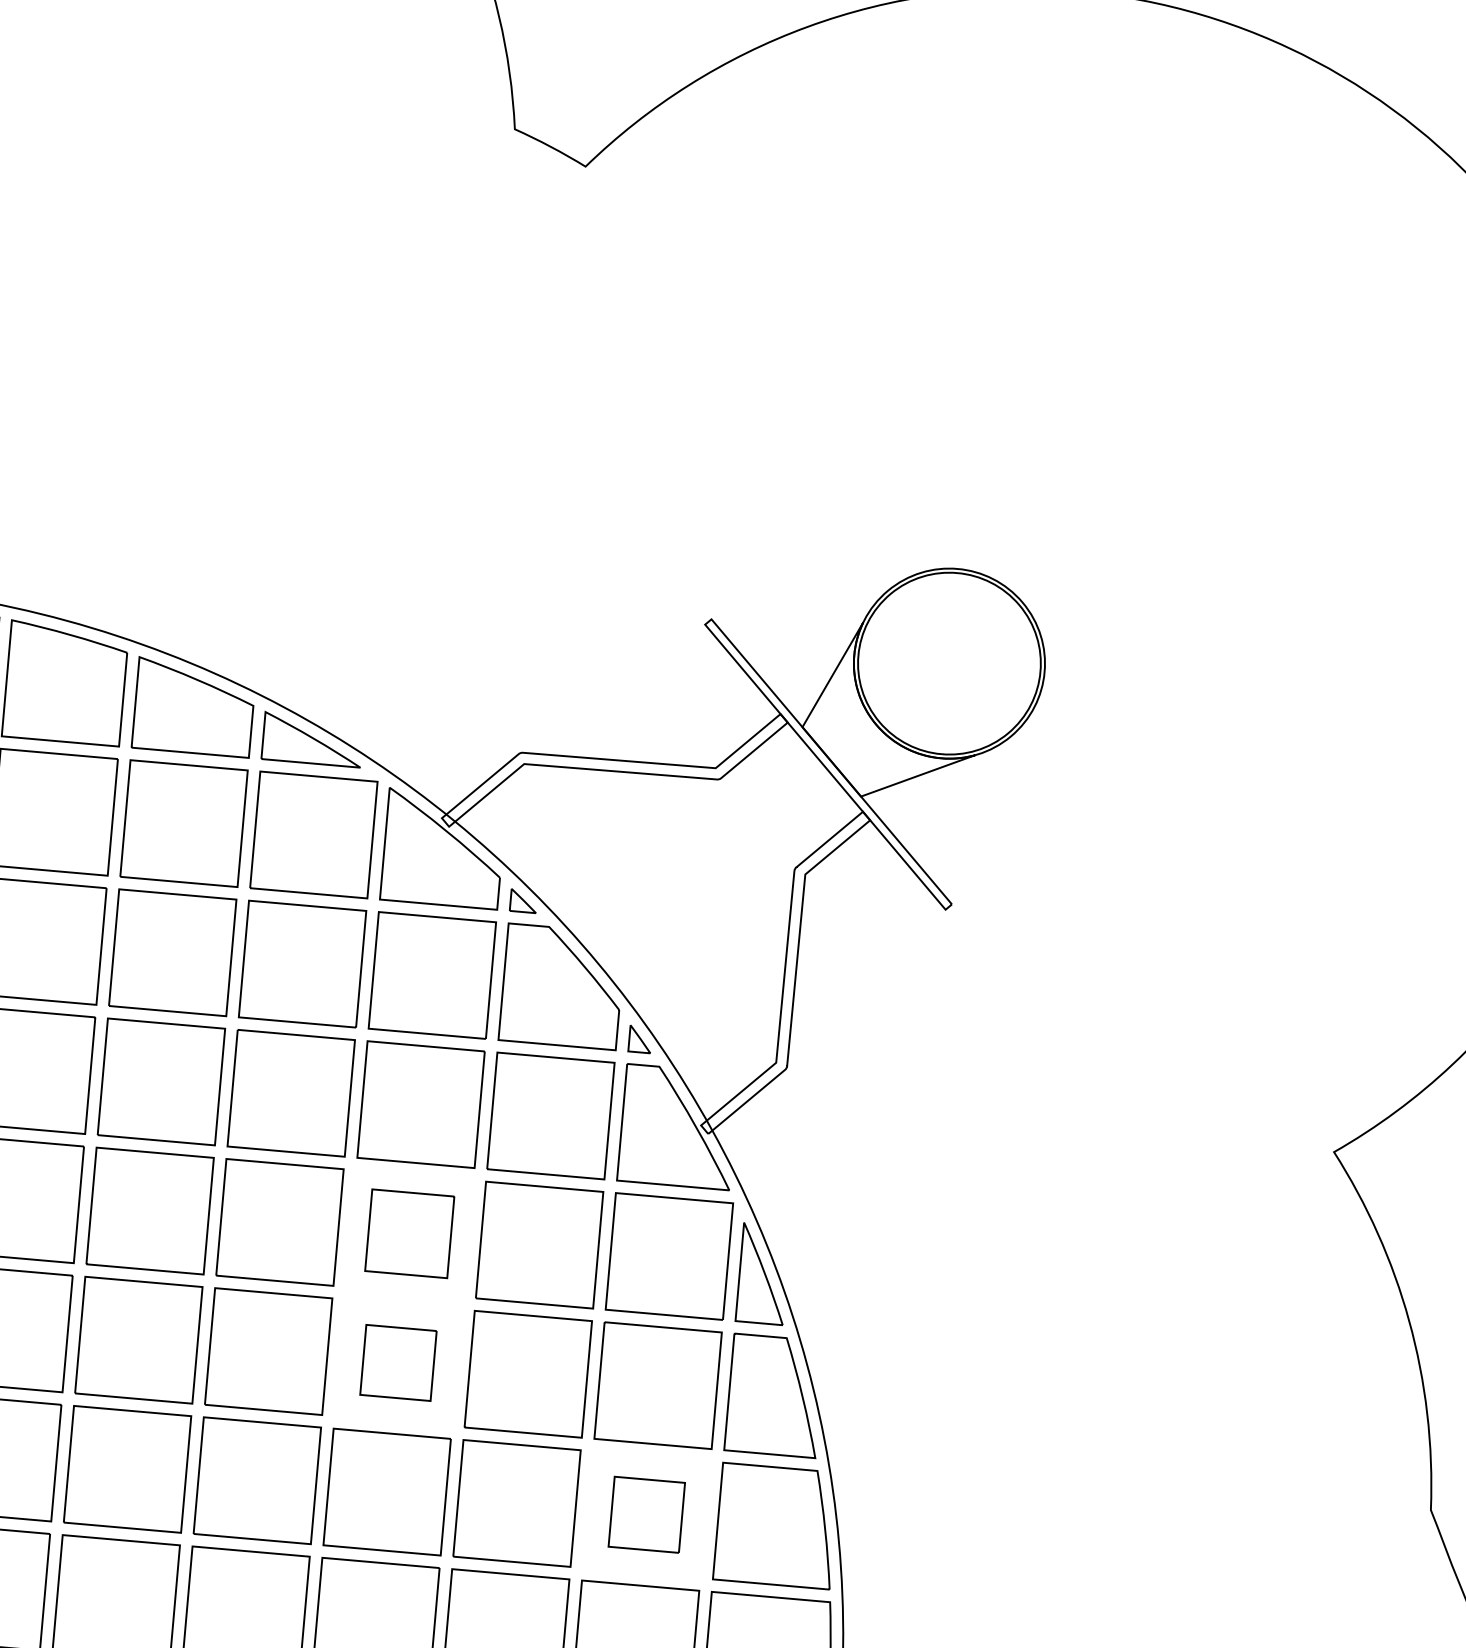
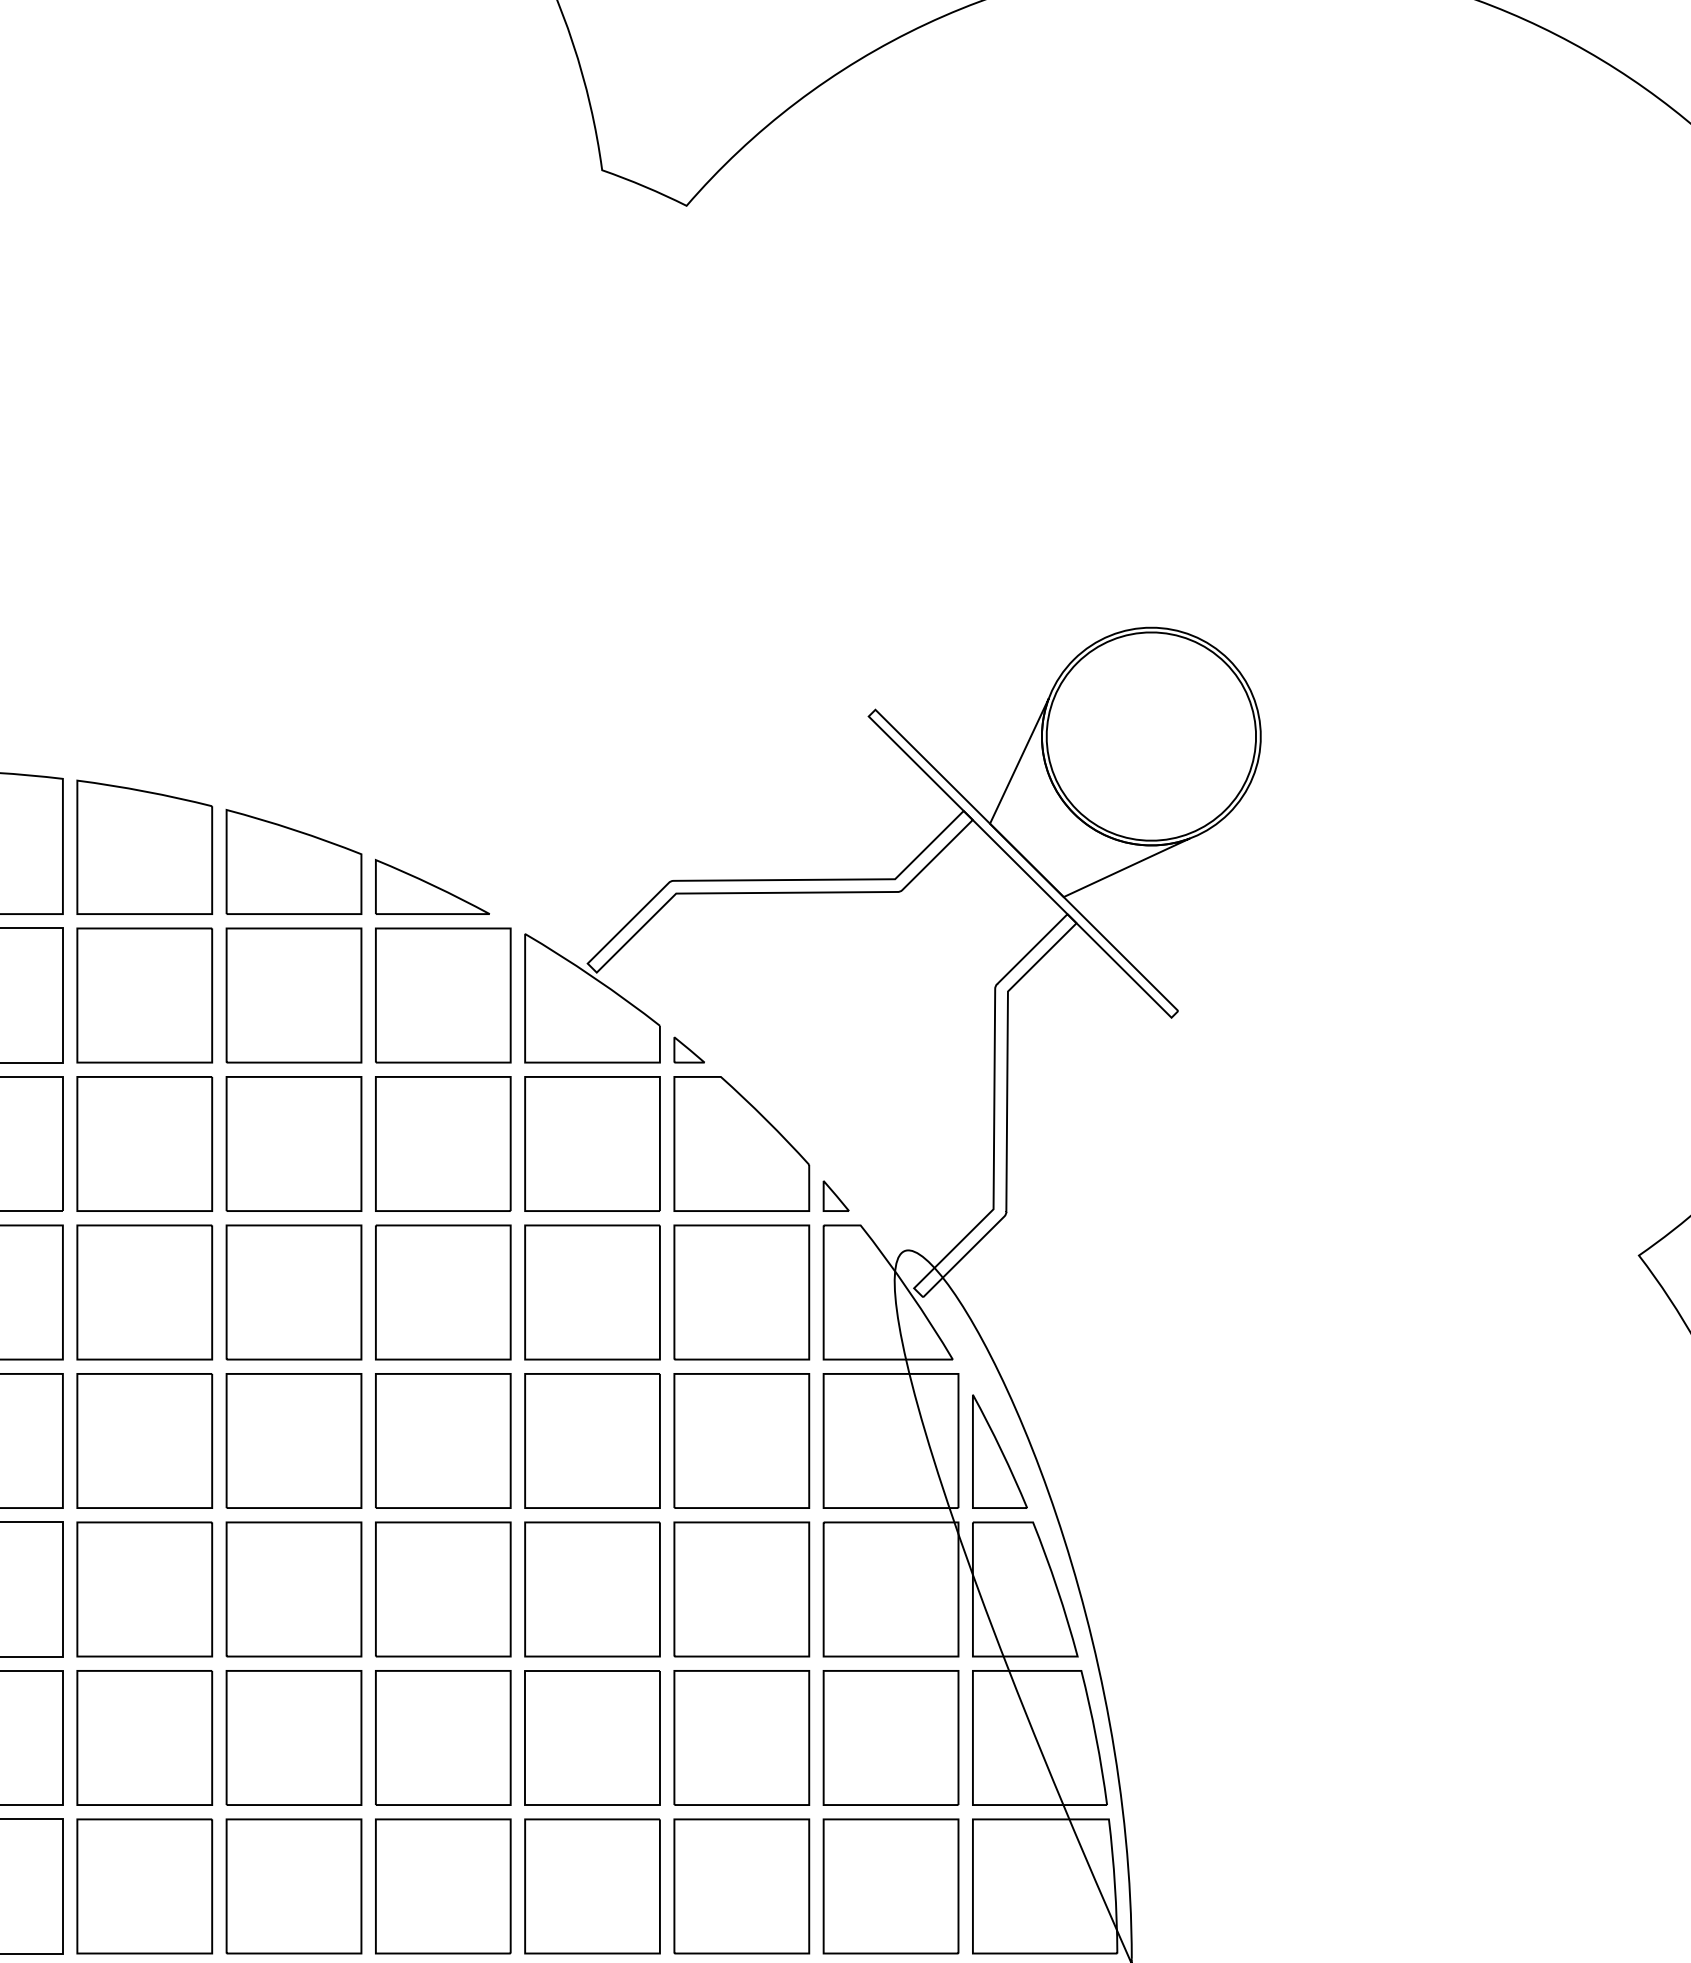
part: (409, 1233) -> (592, 1440), size x1.43
part: (398, 1362) -> (592, 1589), size x1.67
part: (646, 1514) -> (890, 1737), size x1.67

